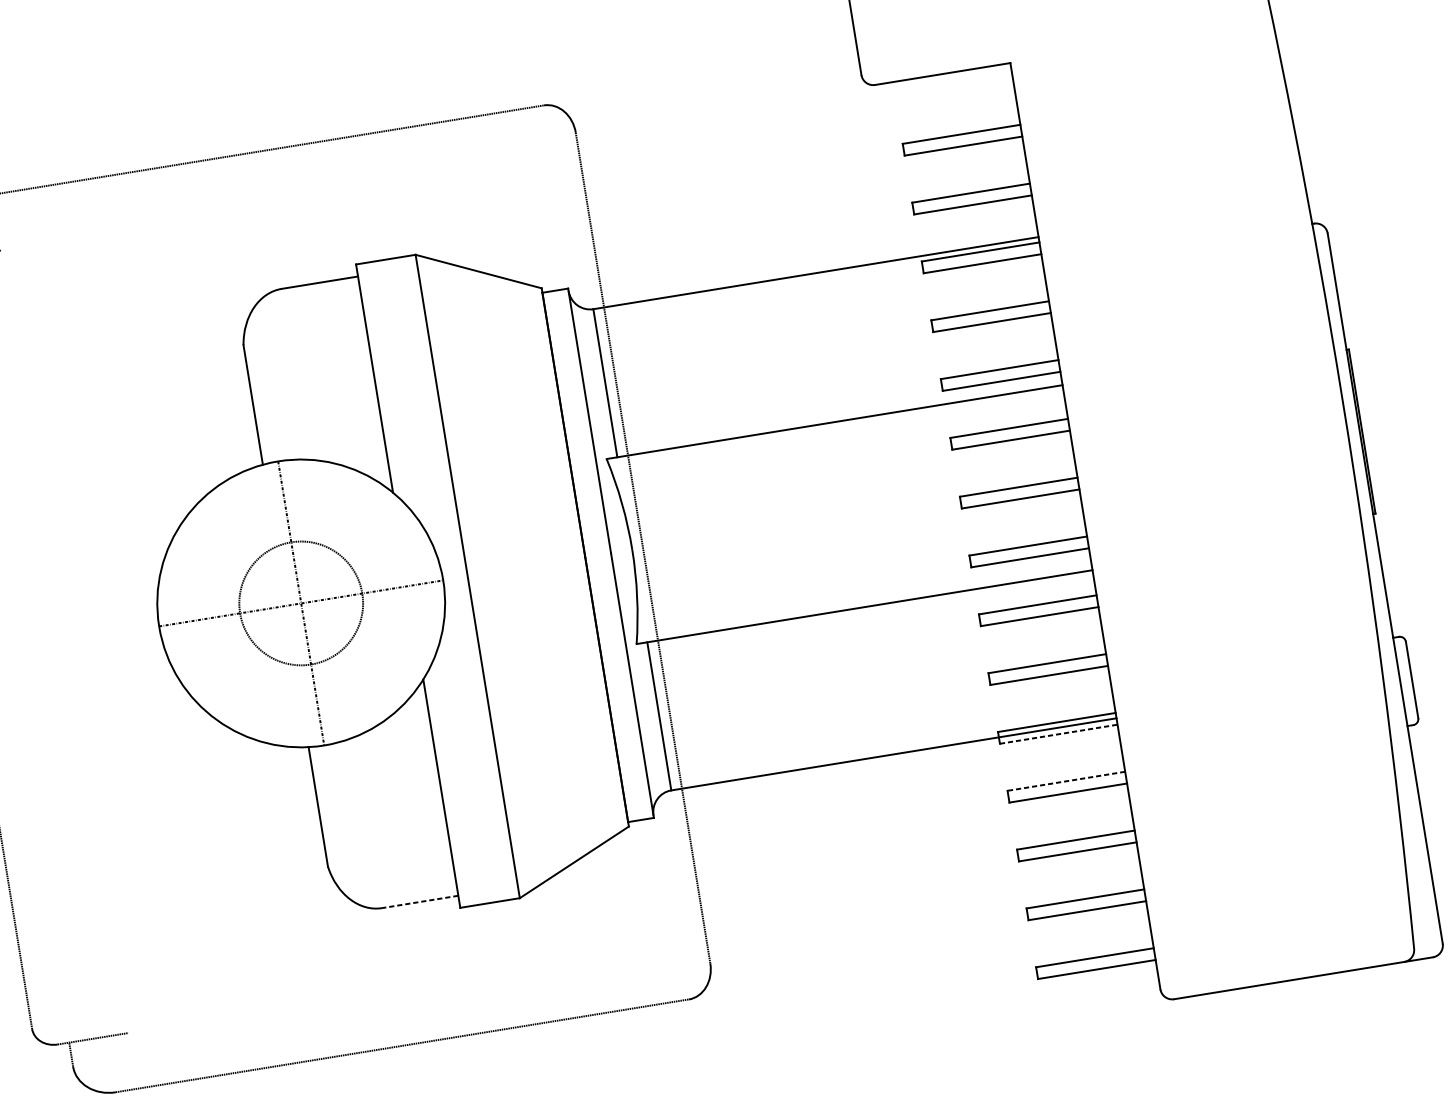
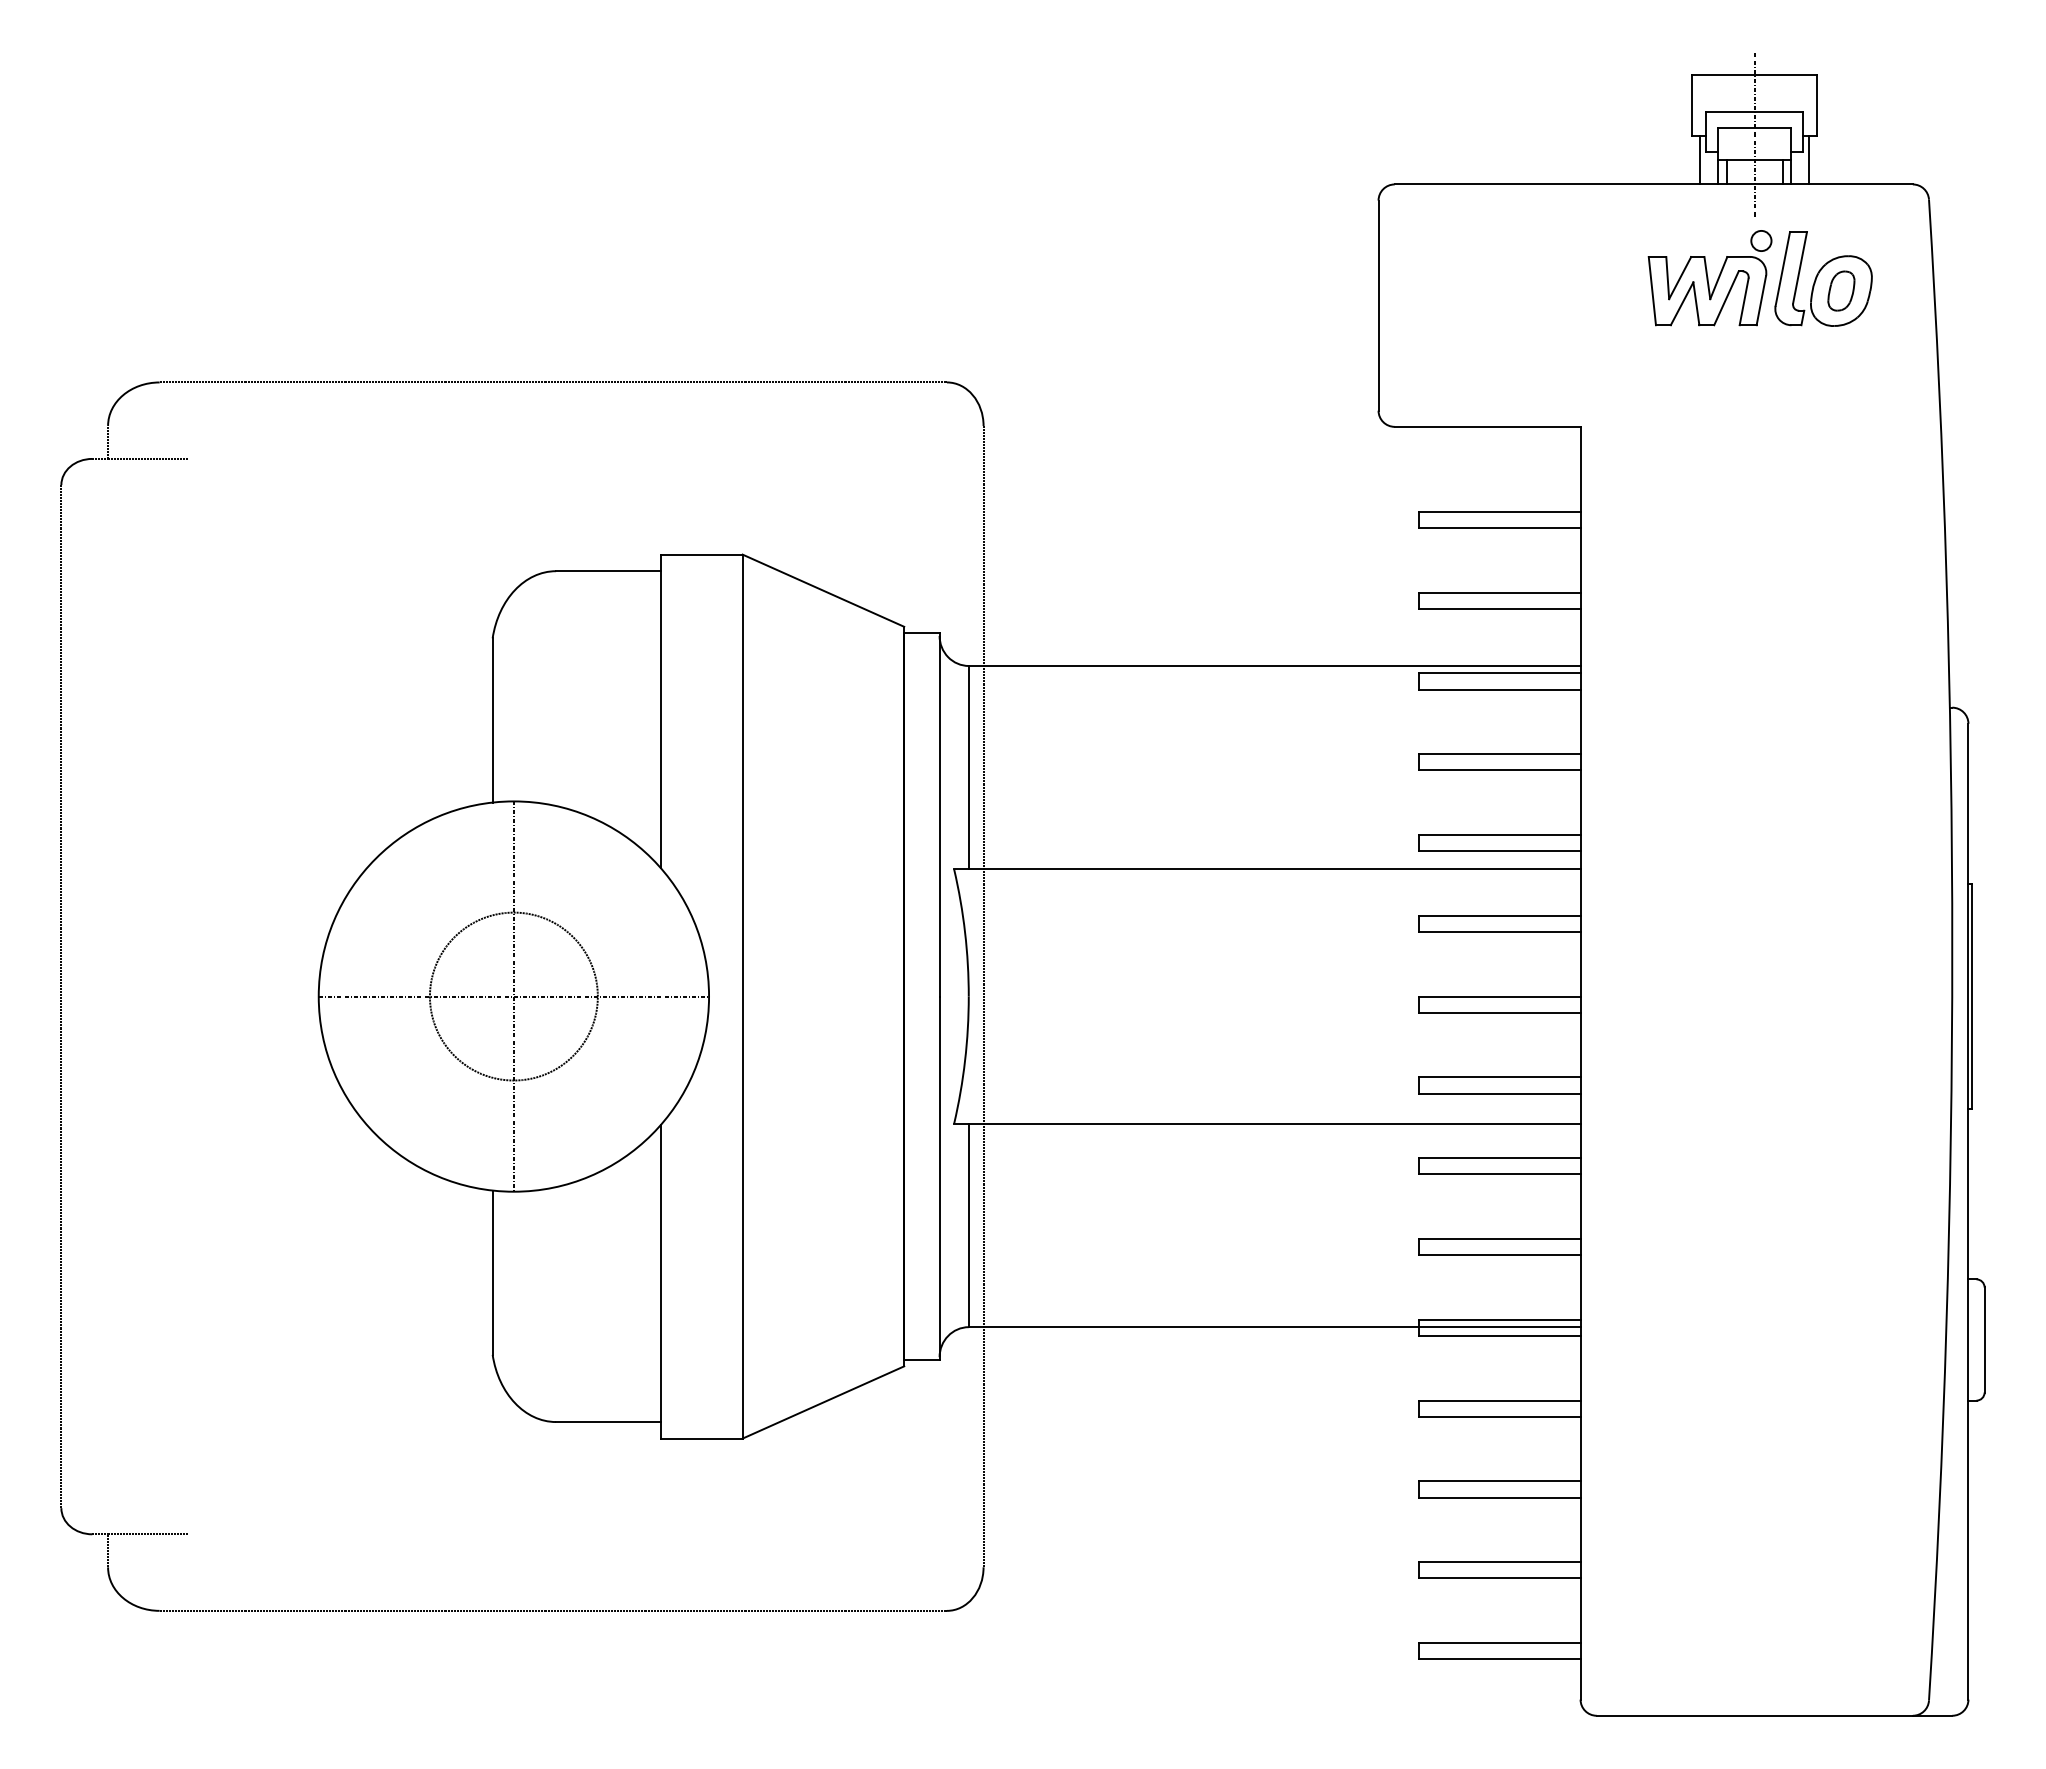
line: (1058, 733) -> (1499, 1335), dashed -> solid
line: (1066, 781) -> (1499, 1400), dashed -> solid
line: (419, 902) -> (607, 1422), dashed -> solid

